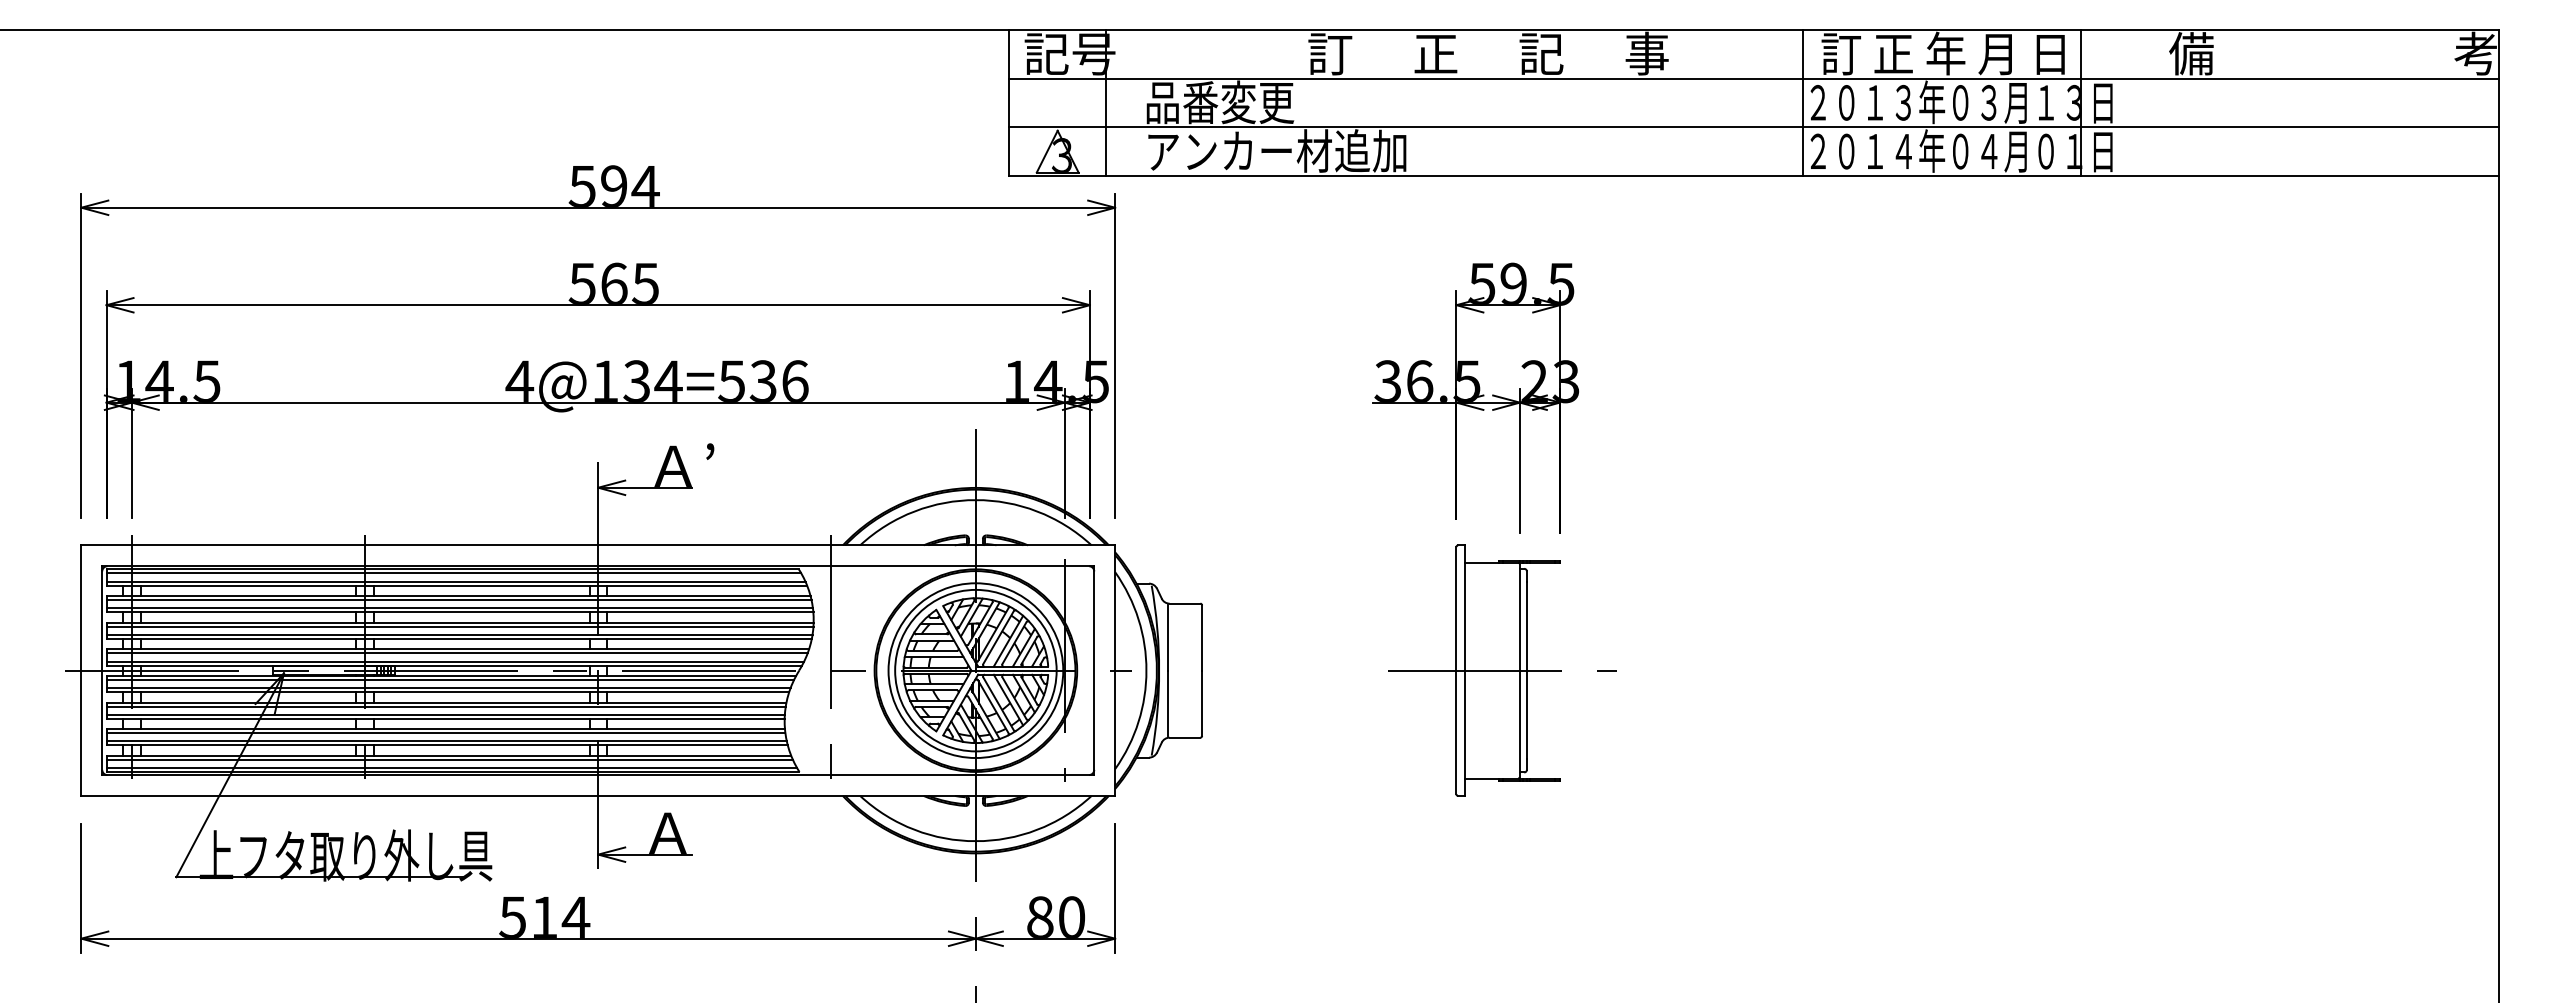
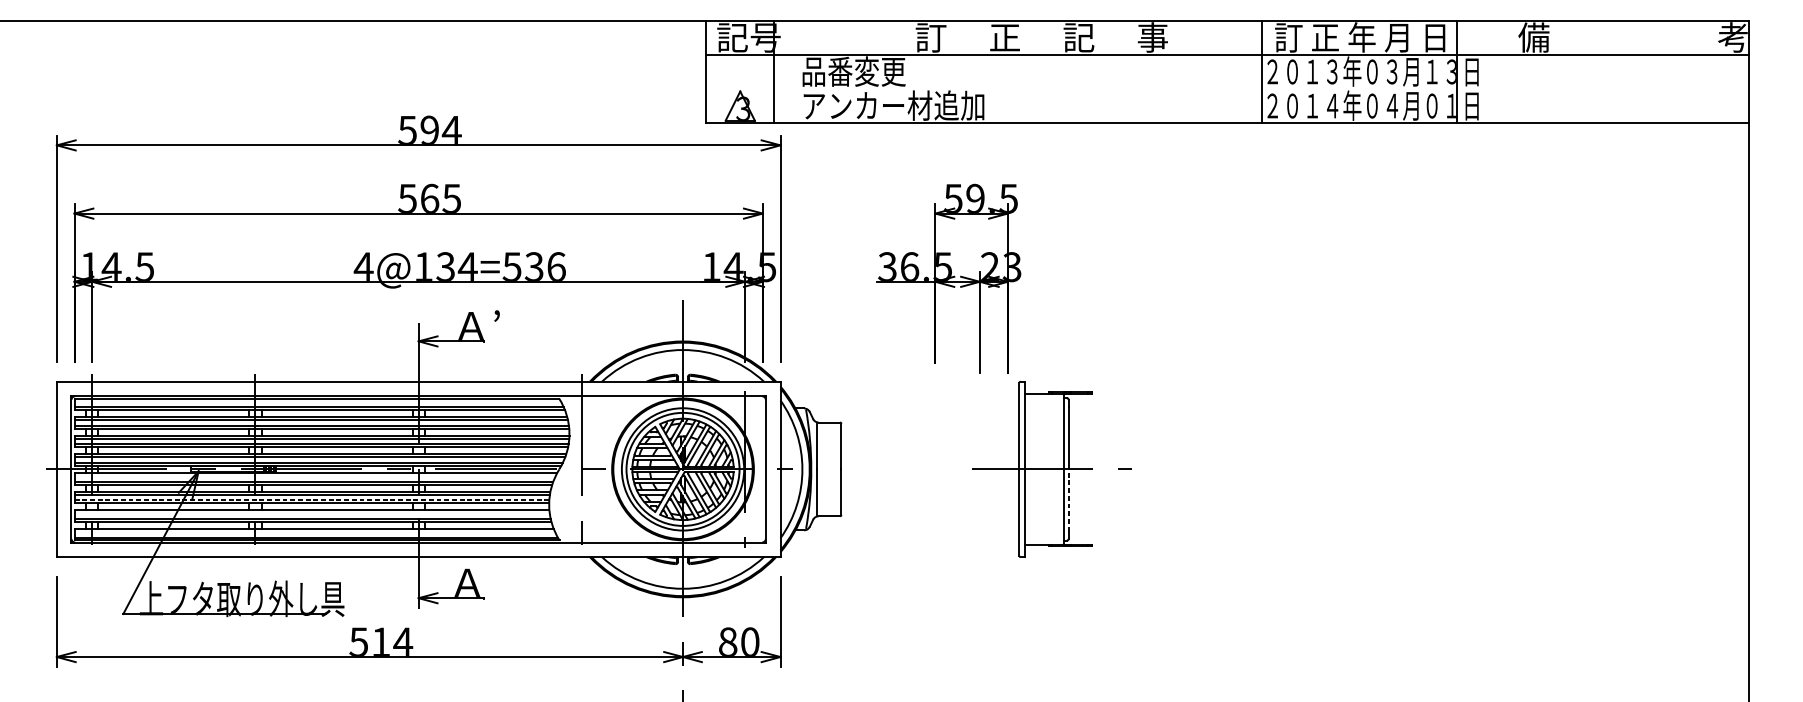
line: (1753, 127) -> (1227, 89), removed
part: (1475, 397) -> (948, 278), moved
line: (453, 573) -> (317, 401), removed
line: (450, 679) -> (315, 475), removed
line: (445, 714) -> (311, 500), solid -> dashed
line: (1526, 714) -> (1068, 500), solid -> dashed
line: (445, 733) -> (311, 513), removed
line: (449, 759) -> (314, 531), removed

